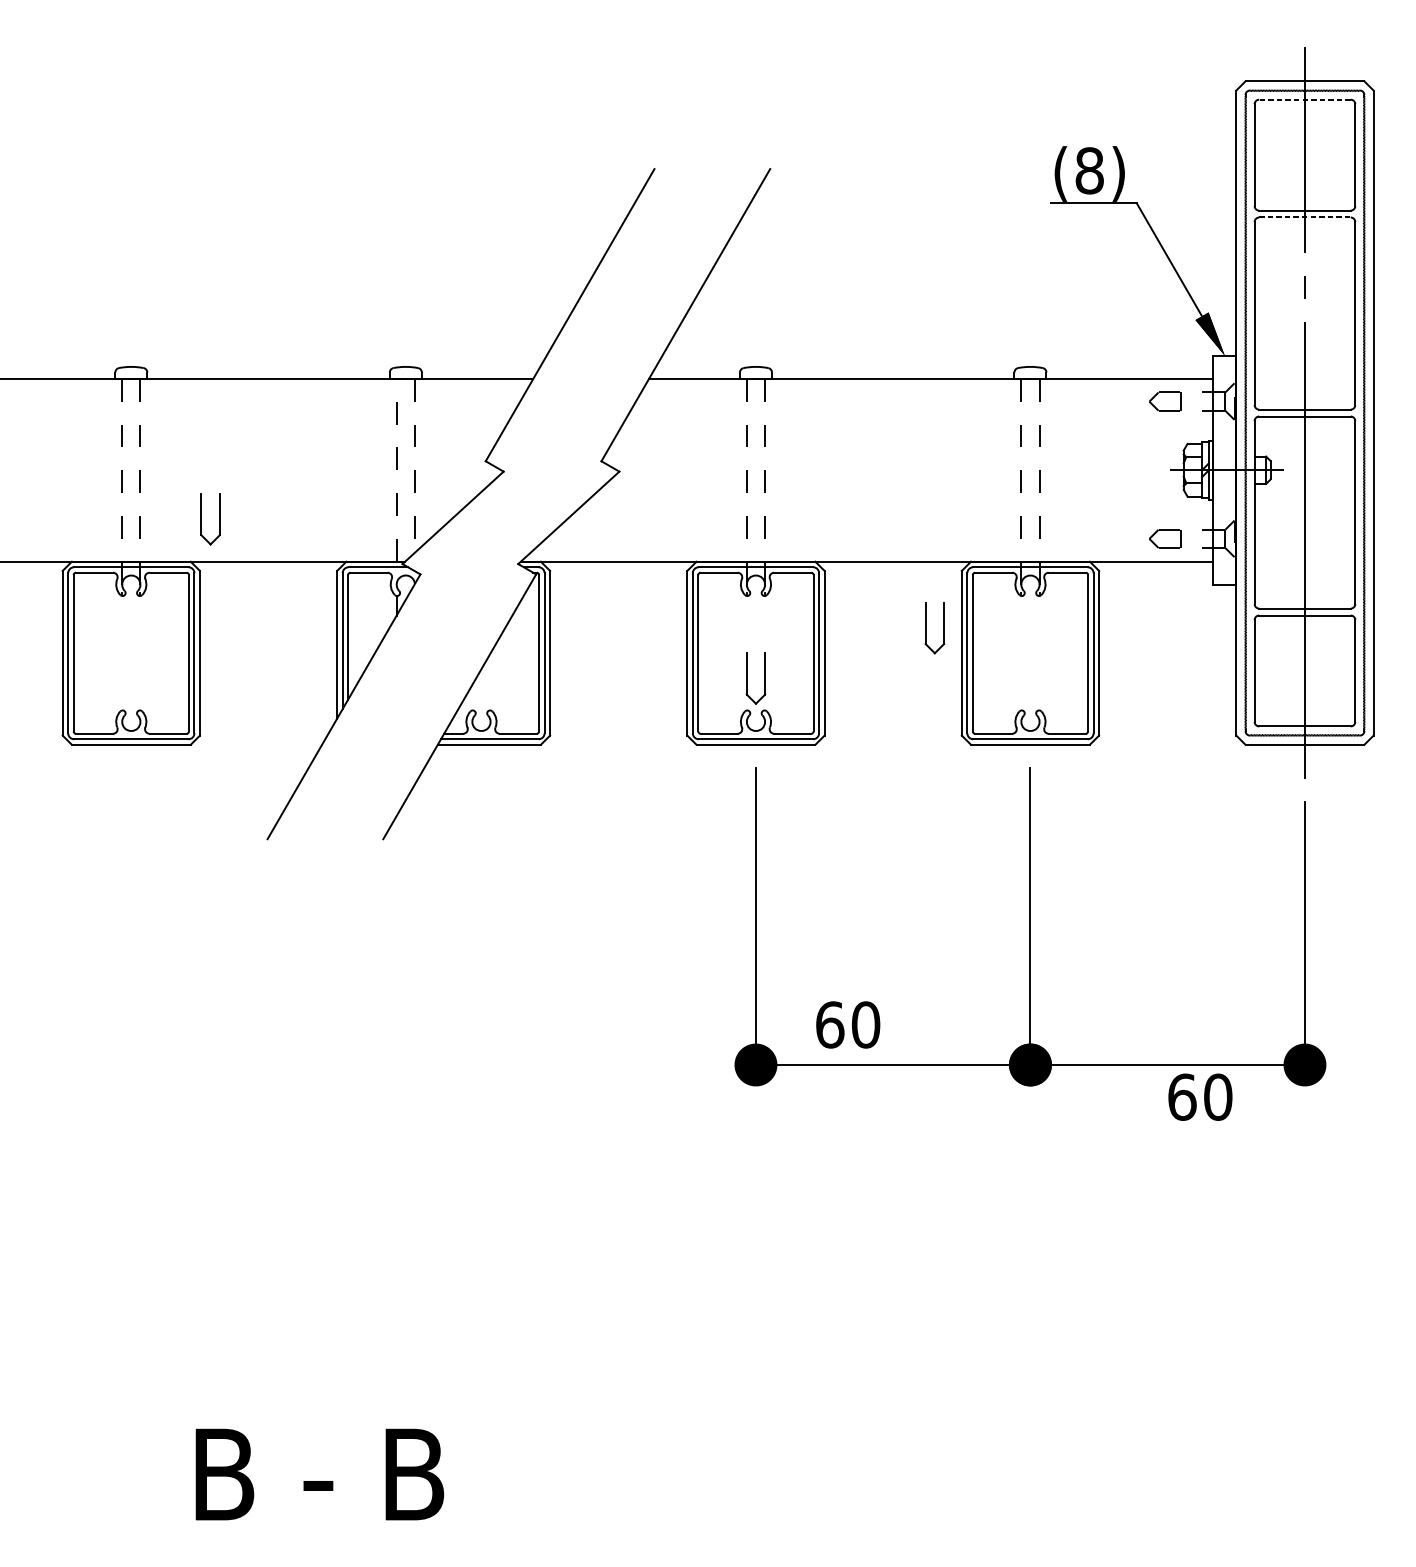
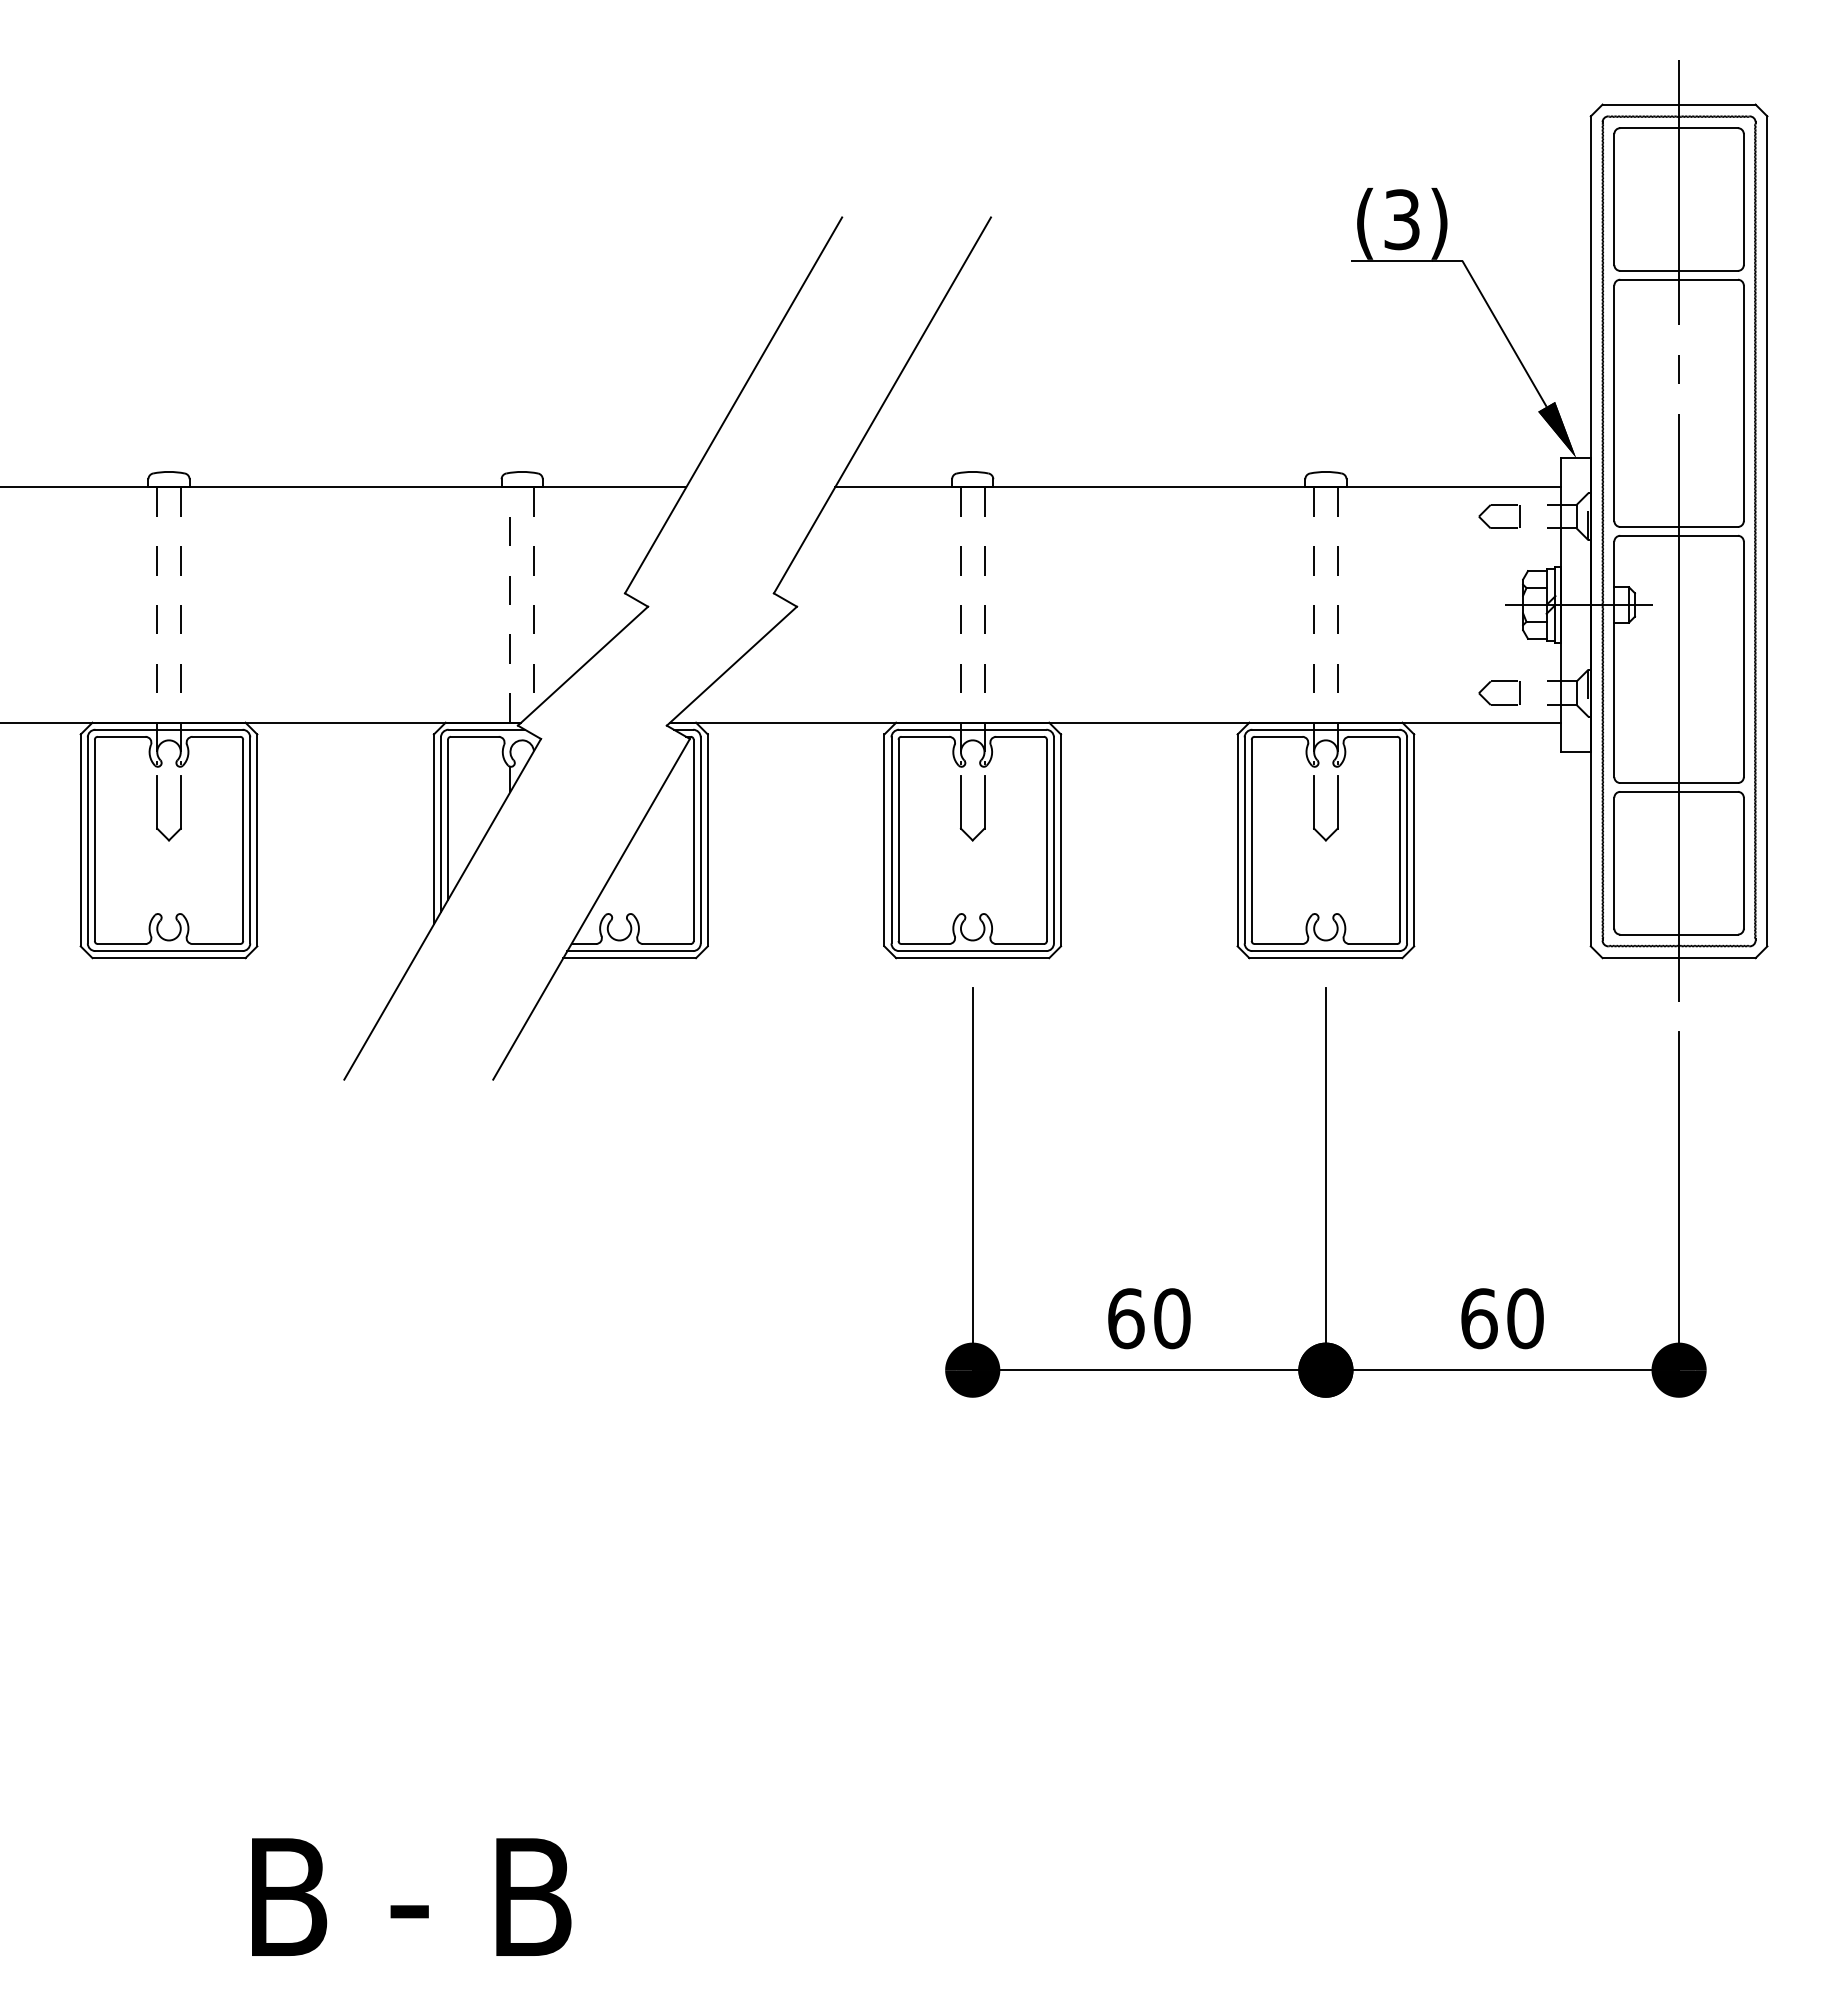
line: (1305, 99) -> (1679, 128), dashed -> solid
text: (1089, 170) -> (1402, 219), (8) -> (3)
line: (1305, 217) -> (1679, 279), dashed -> solid
part: (201, 519) -> (157, 808), moved
part: (926, 628) -> (1314, 808), moved
part: (747, 678) -> (961, 808), moved
text: (848, 1024) -> (1149, 1318), moved
text: (1200, 1097) -> (1502, 1318), moved

